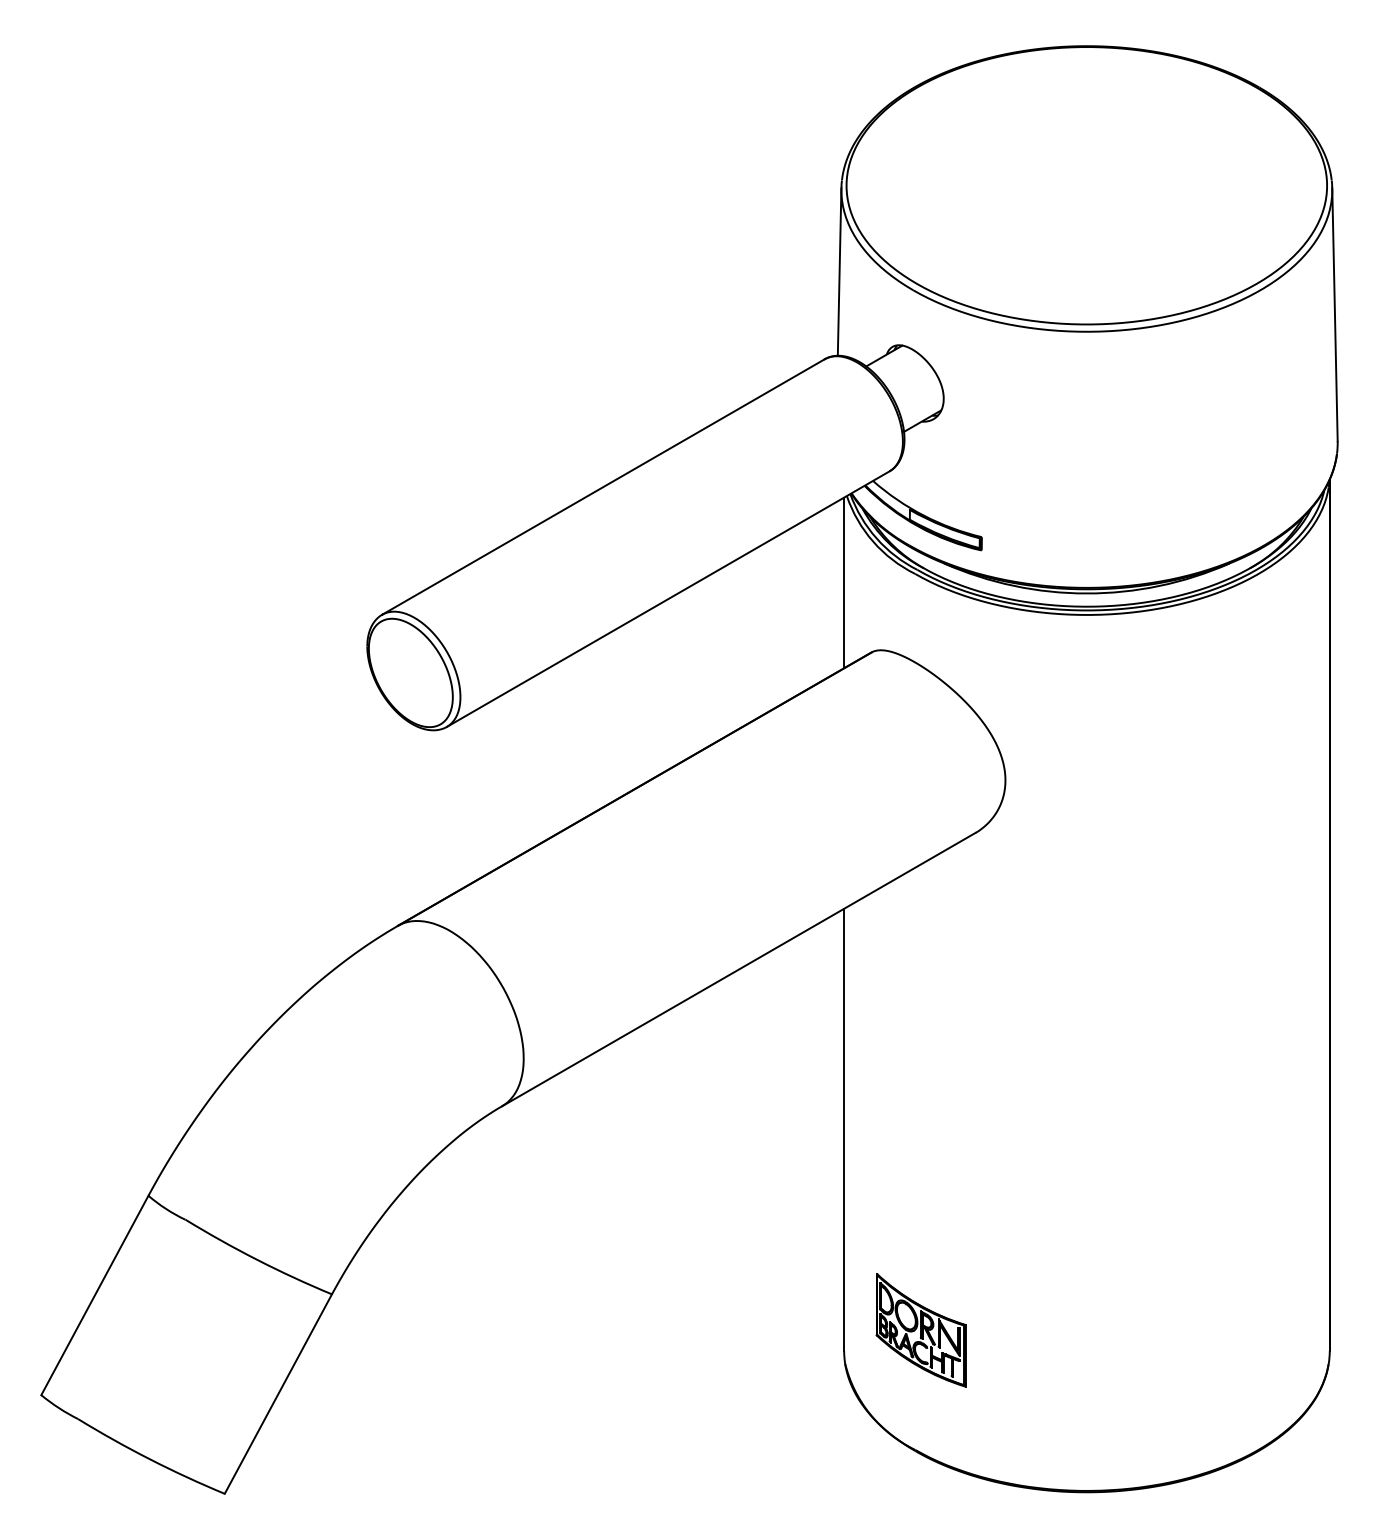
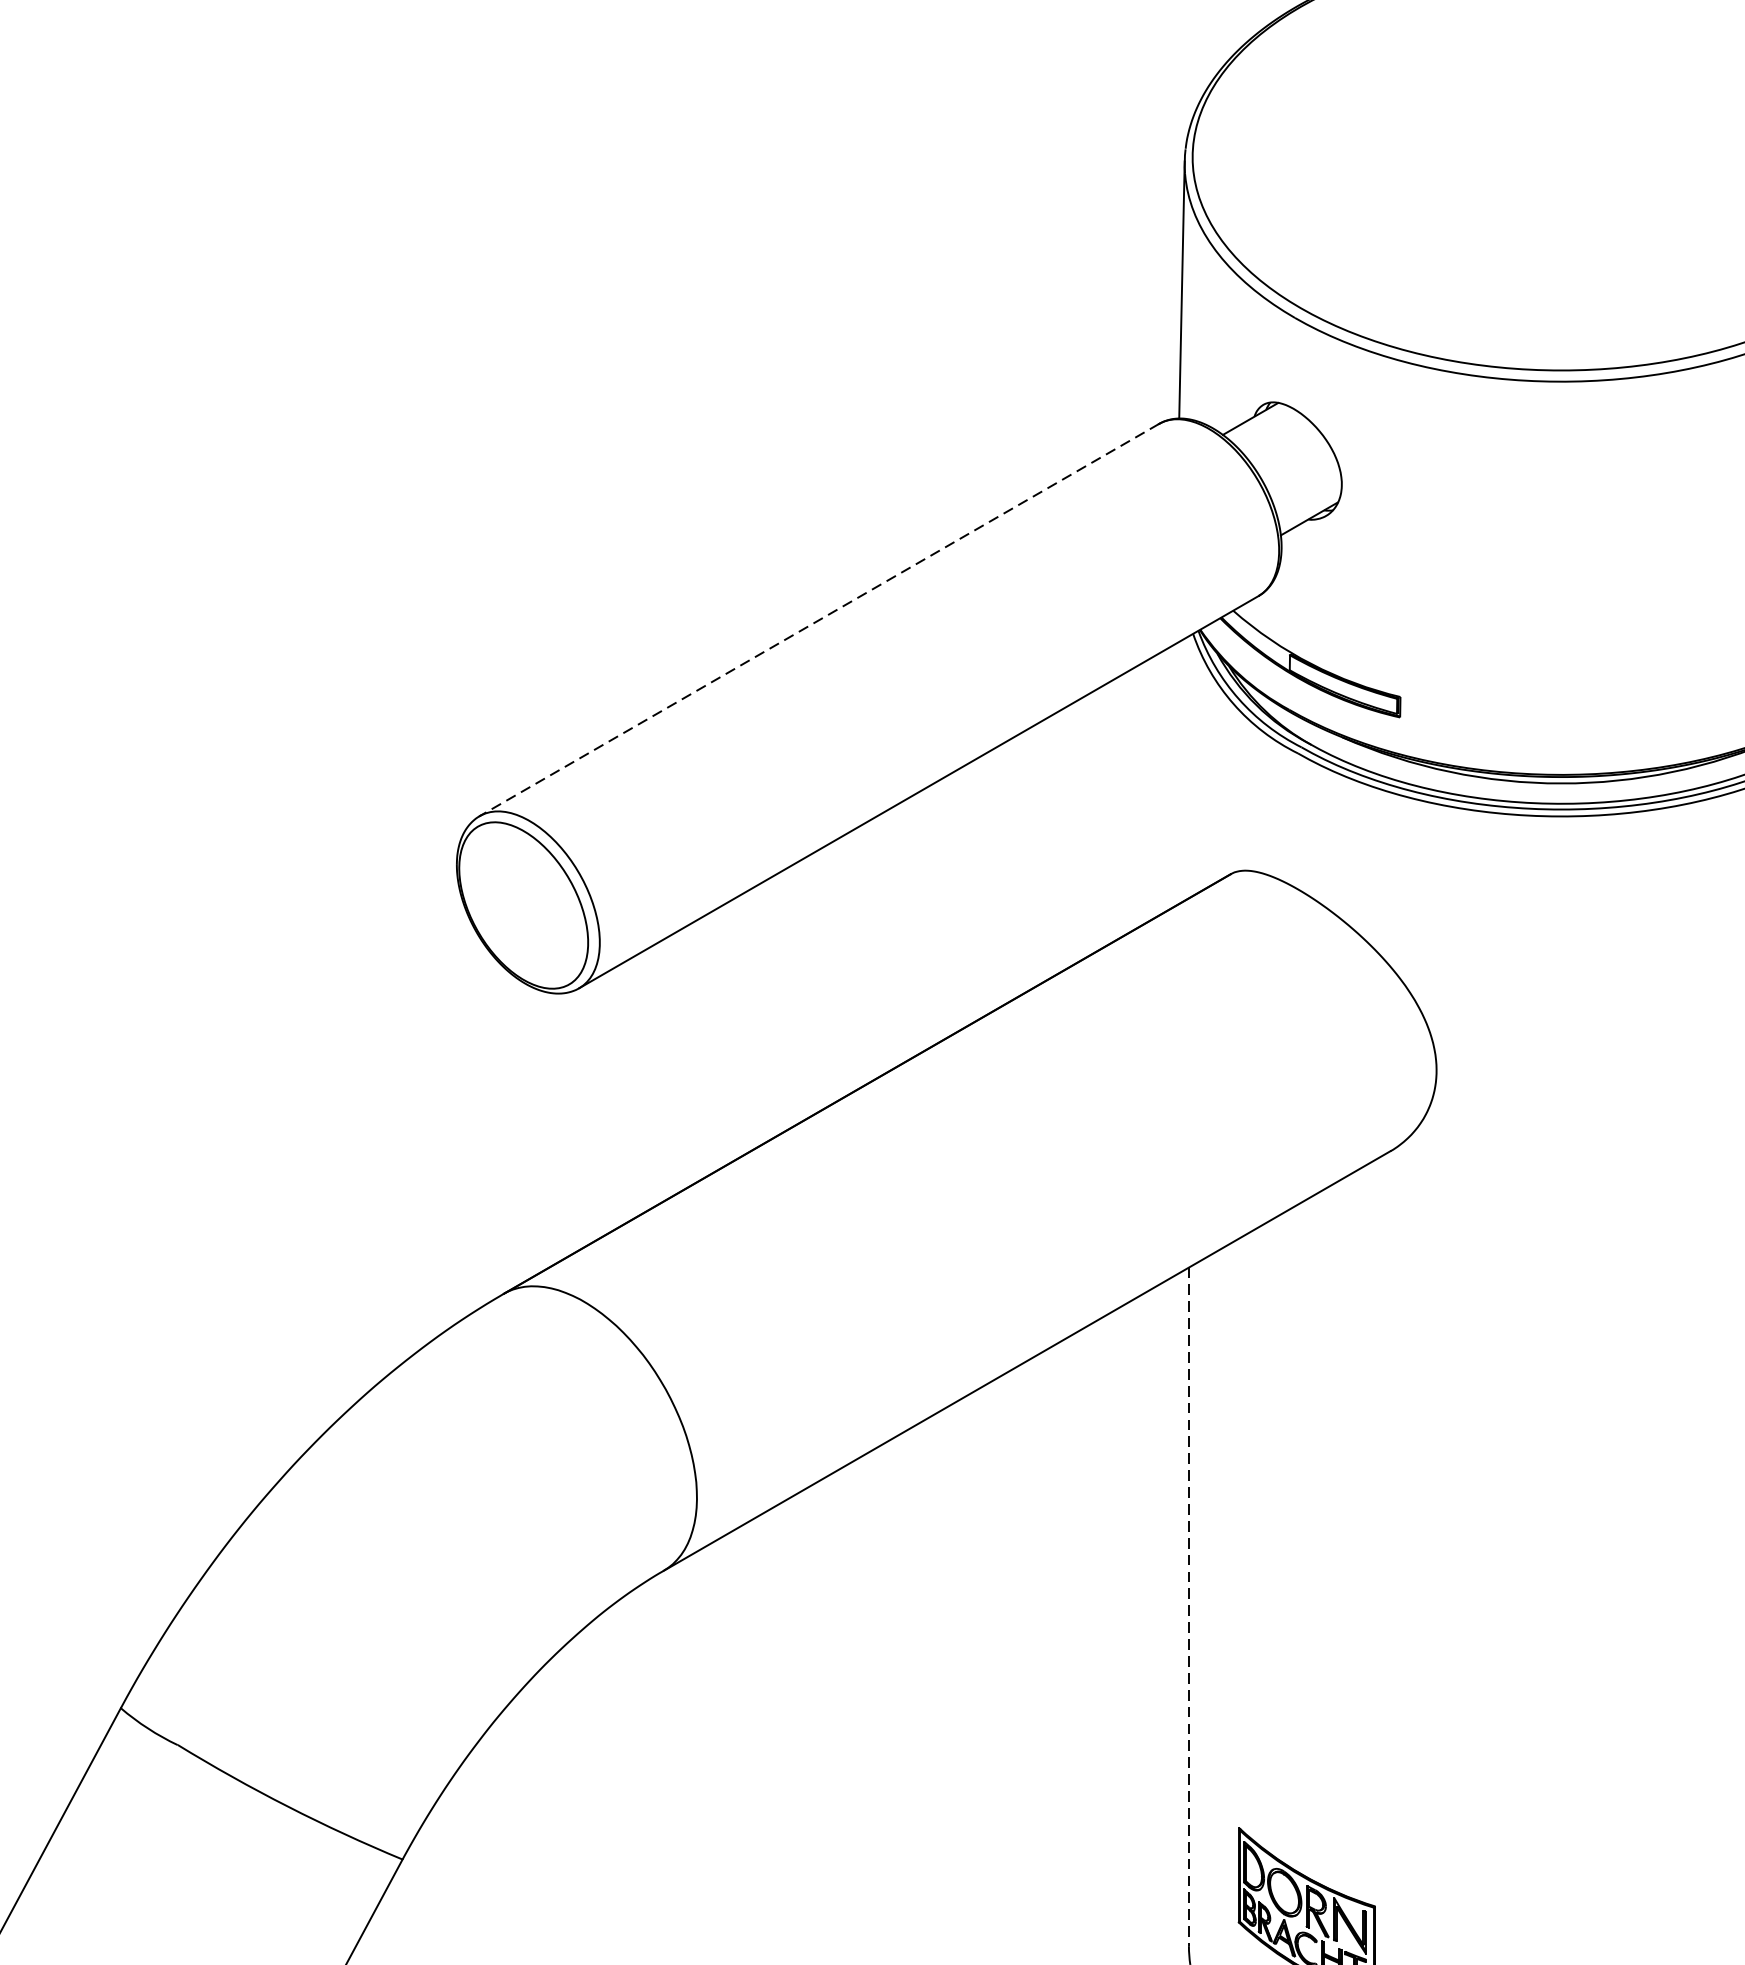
line: (603, 487) -> (819, 620), solid -> dashed
line: (844, 582) -> (1189, 766), removed
line: (844, 1129) -> (1189, 1606), solid -> dashed

